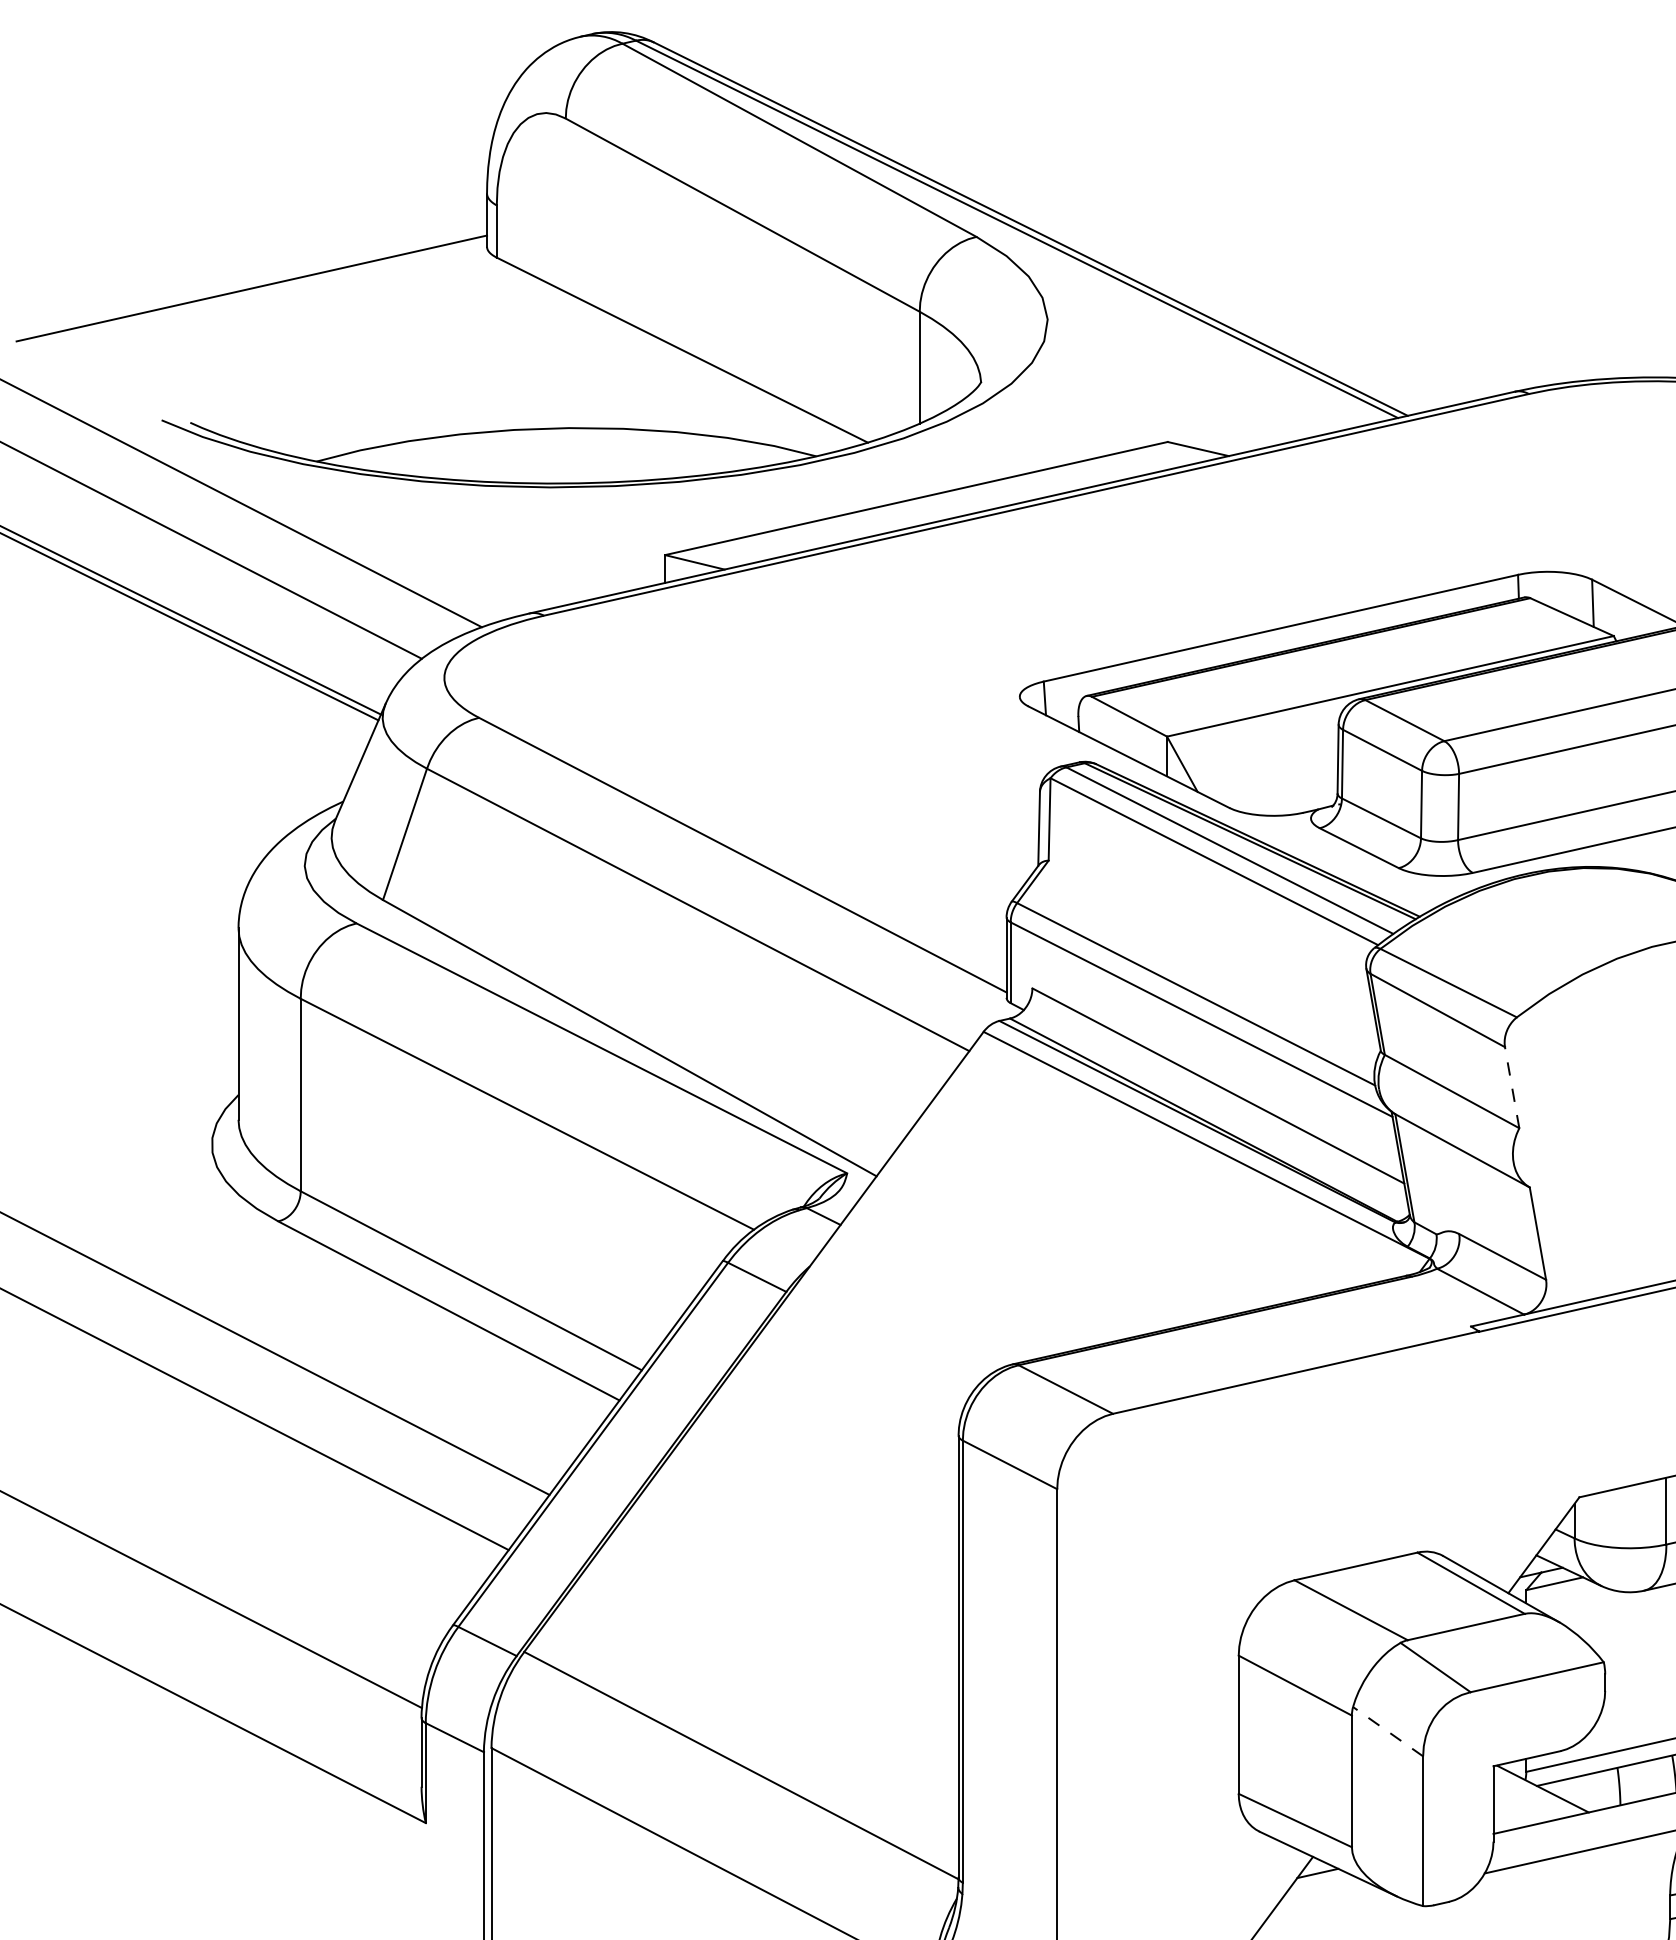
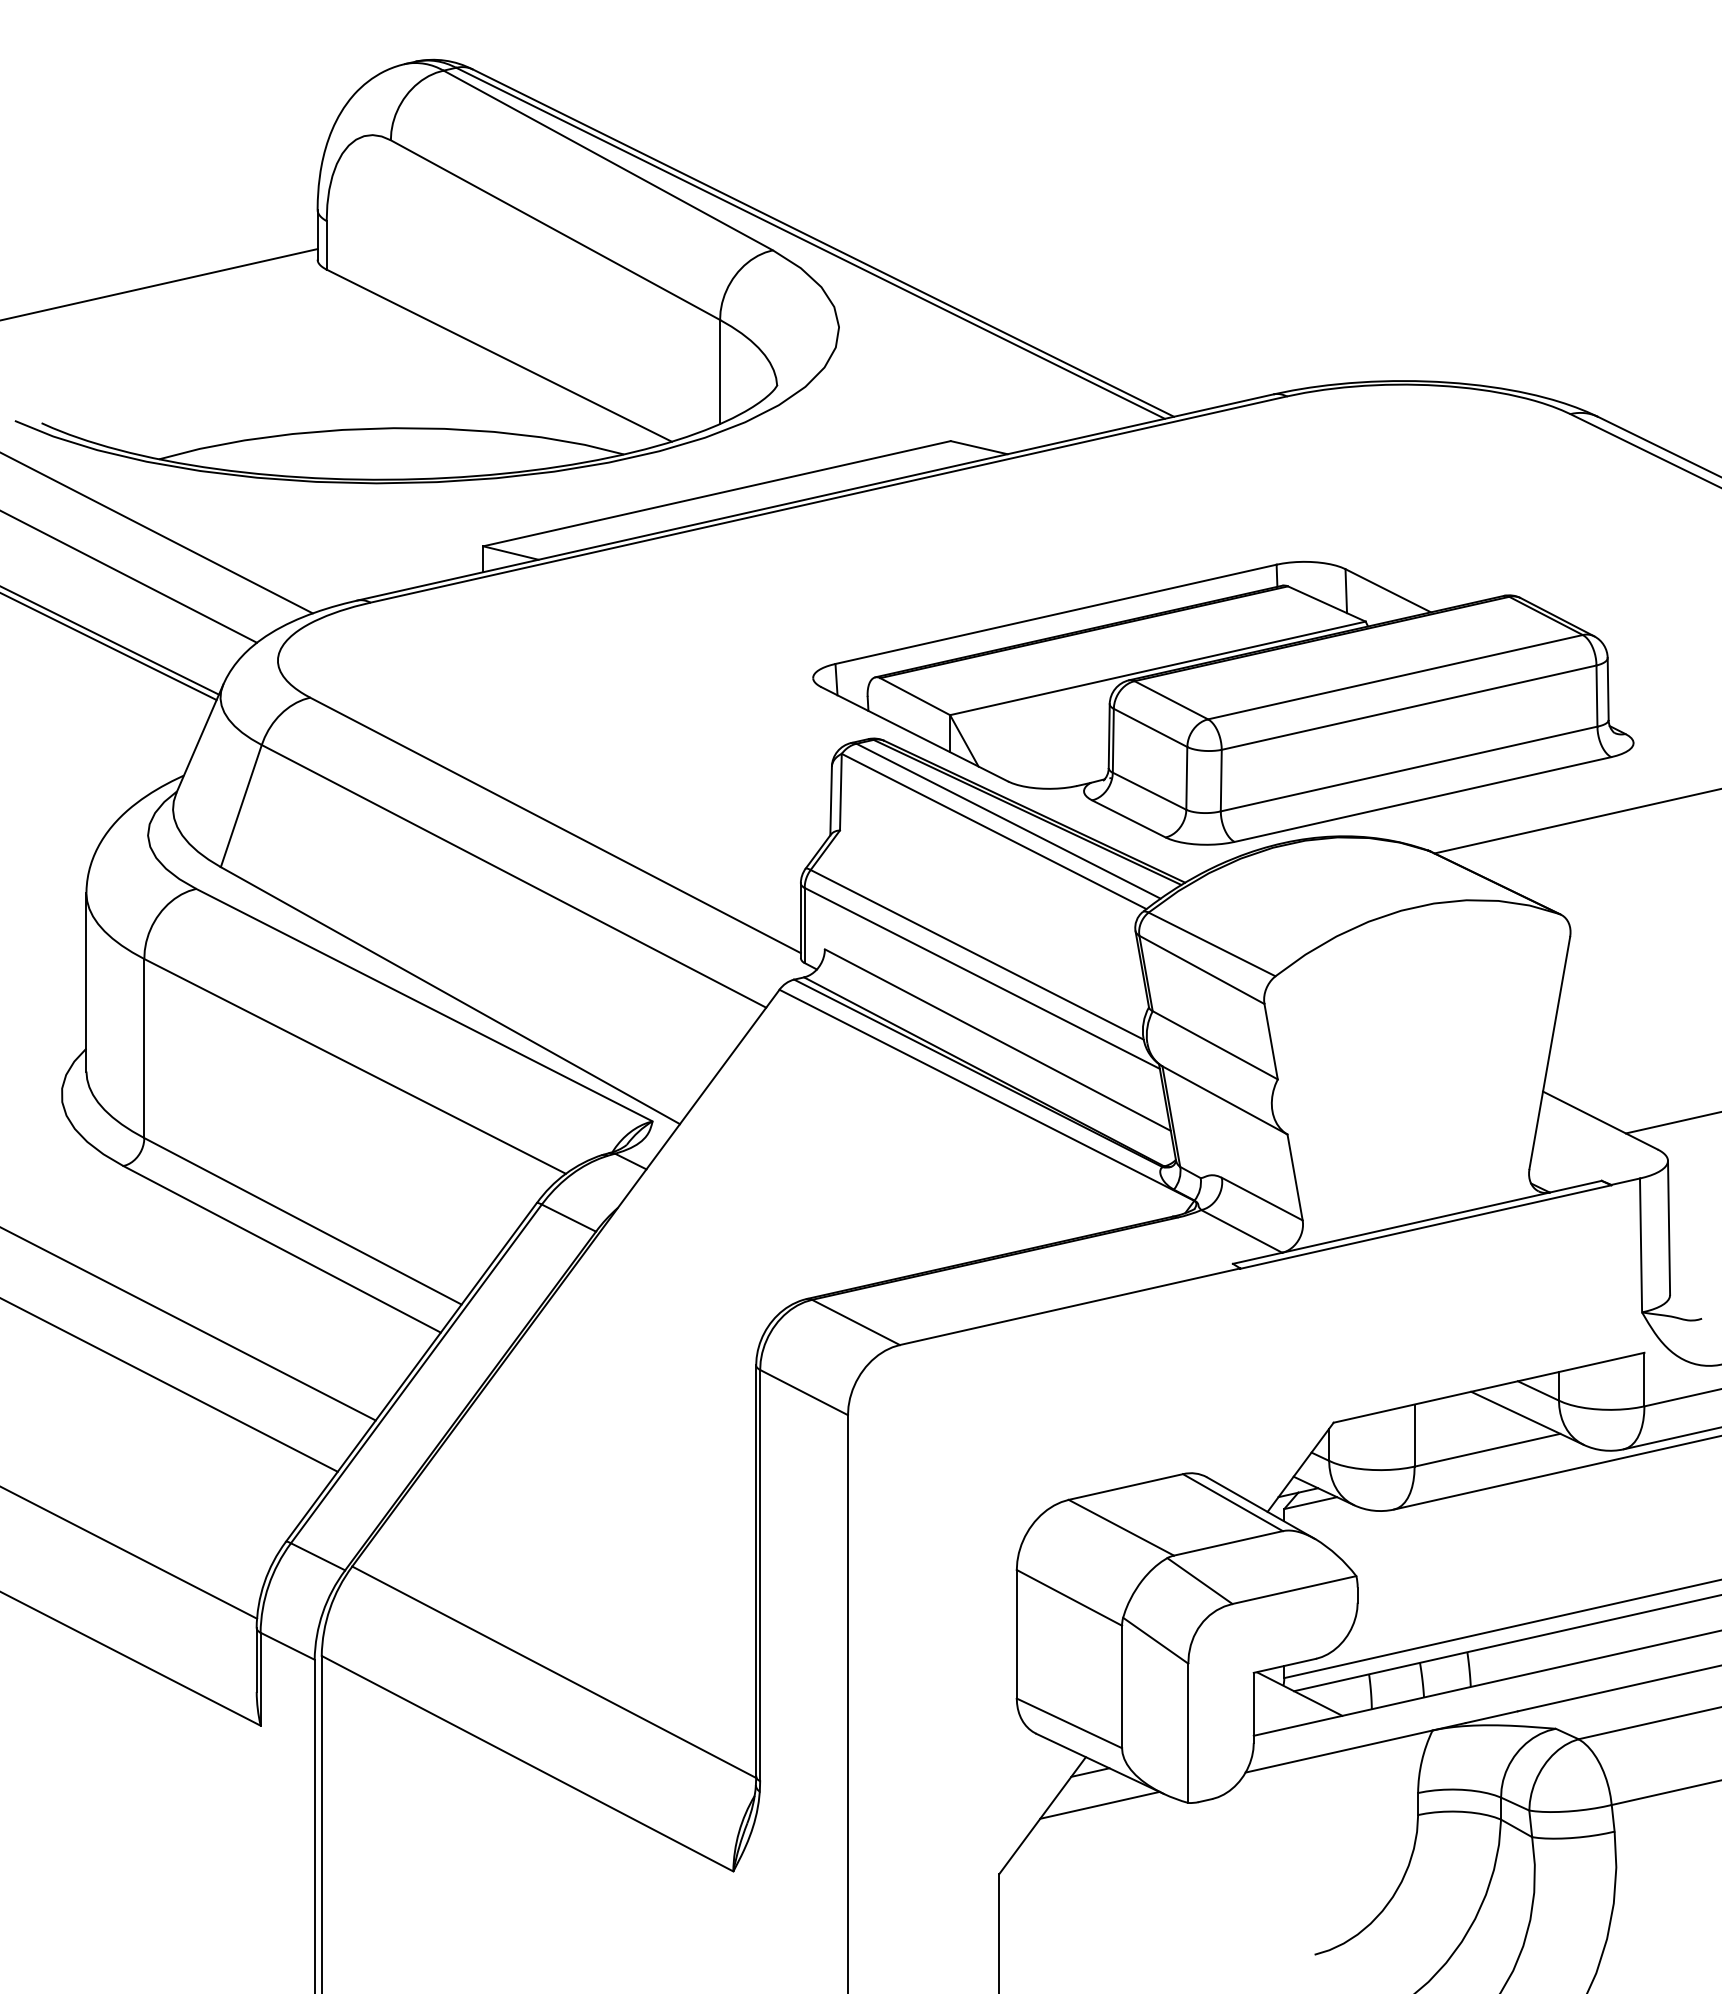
line: (1512, 1087) -> (1271, 1041), dashed -> solid
line: (1387, 1731) -> (1155, 1640), dashed -> solid
line: (1327, 1907) -> (1099, 1804), added

